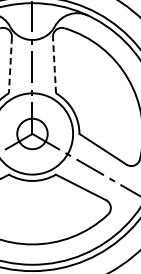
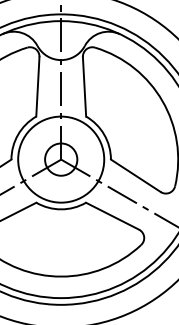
line: (10, 64) -> (37, 86), dashed -> solid
line: (54, 64) -> (84, 86), dashed -> solid

